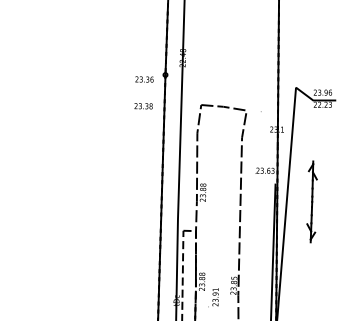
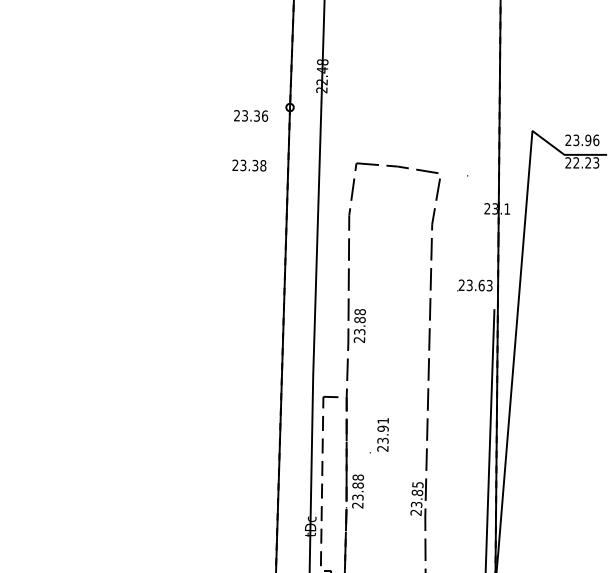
part: (311, 201) -> (561, 342), removed
text: (213, 297) -> (379, 435), moved

